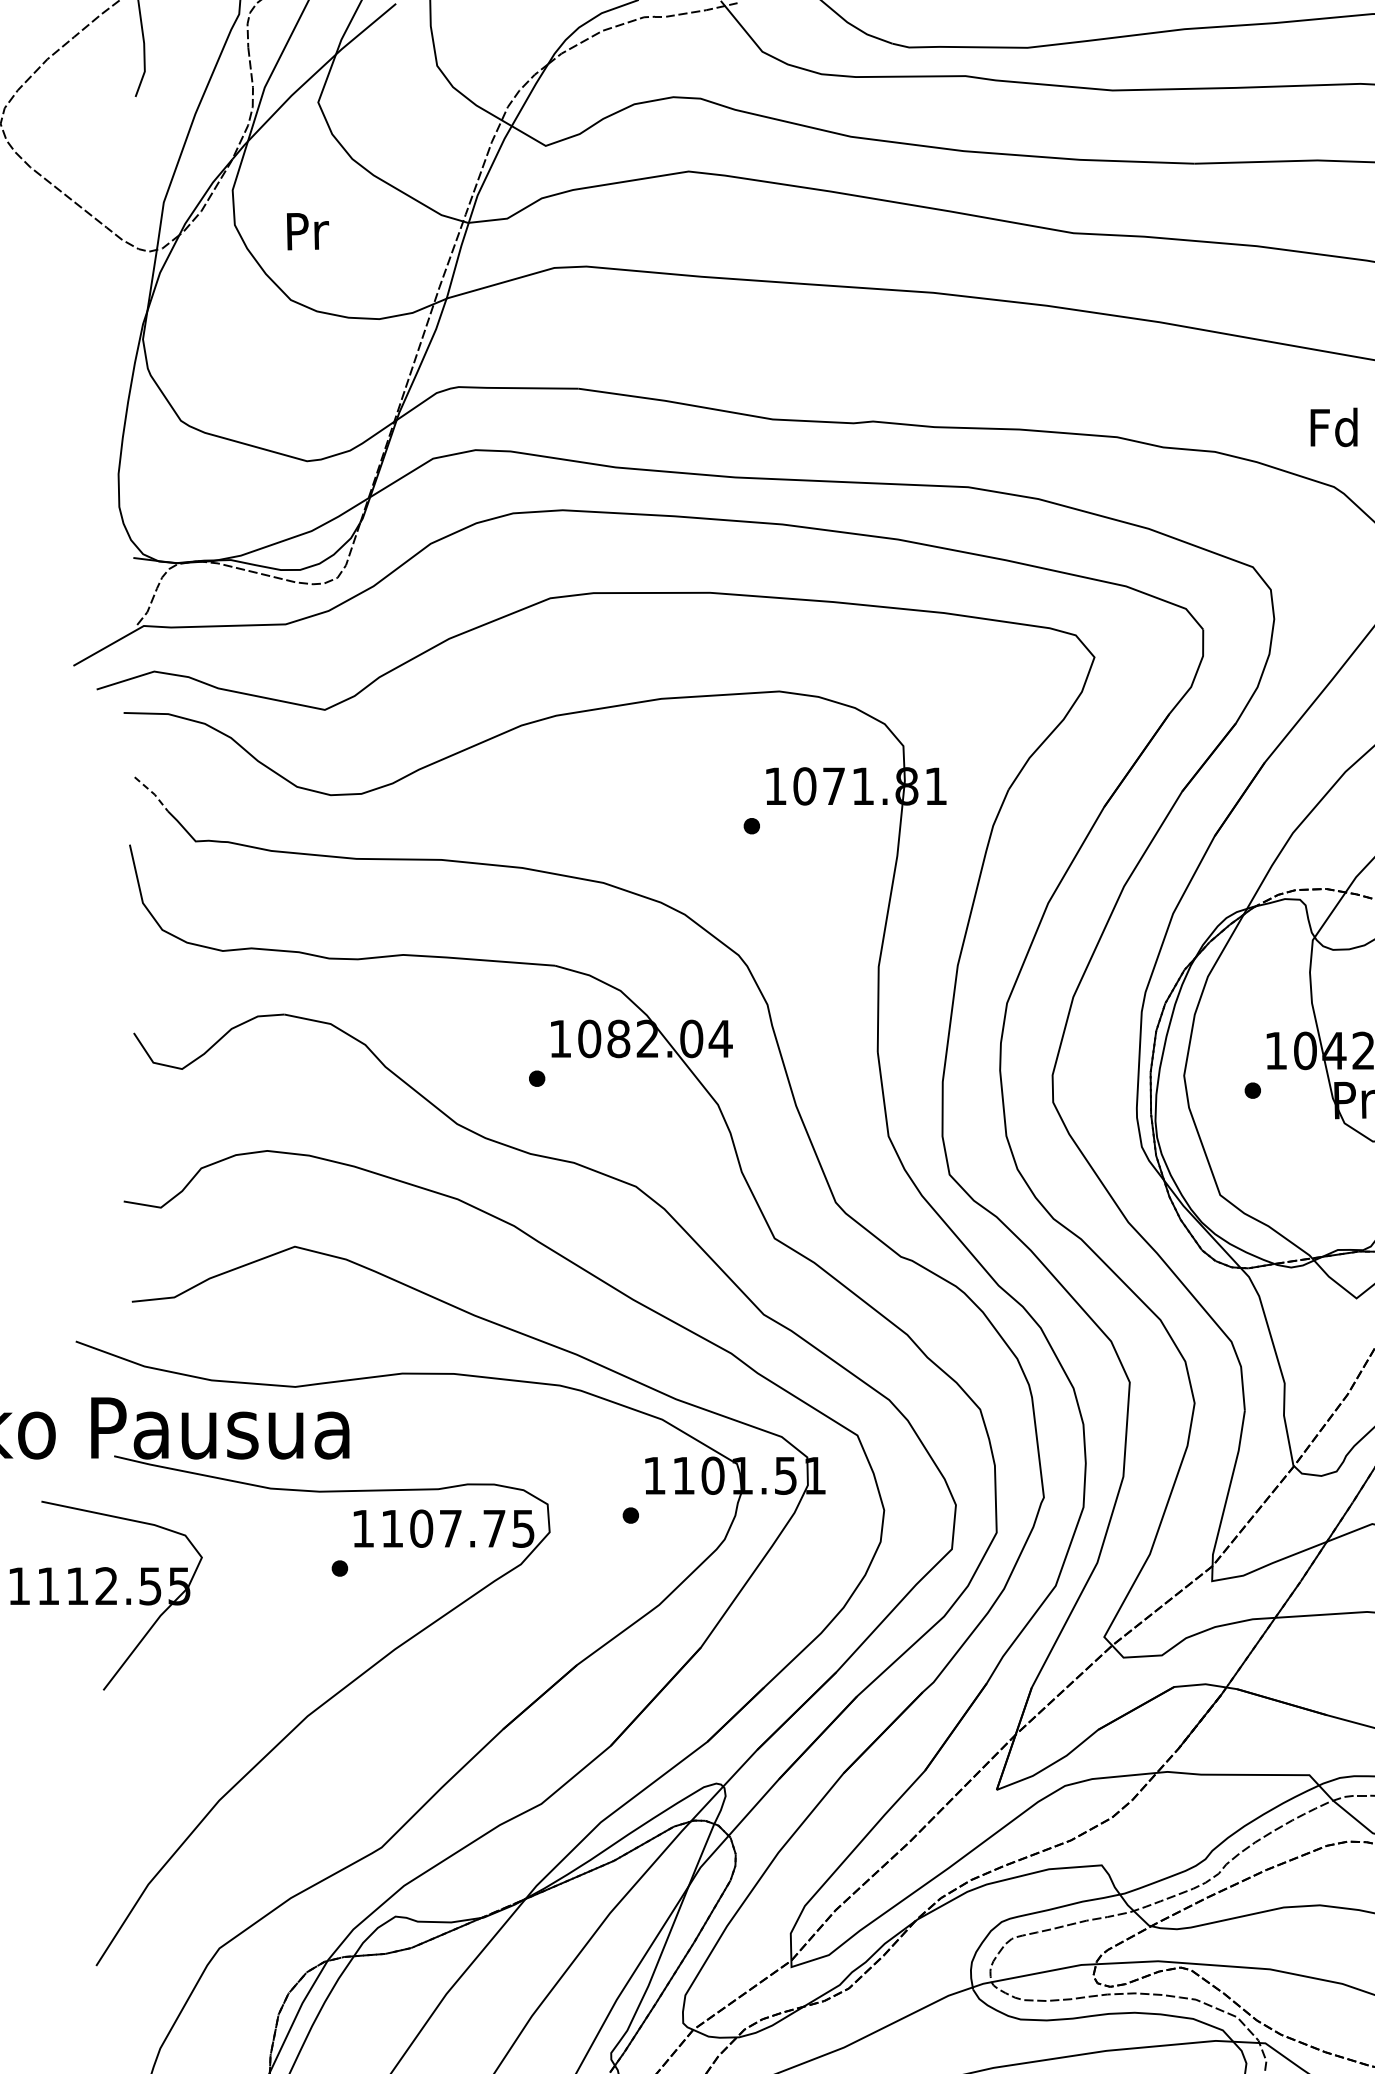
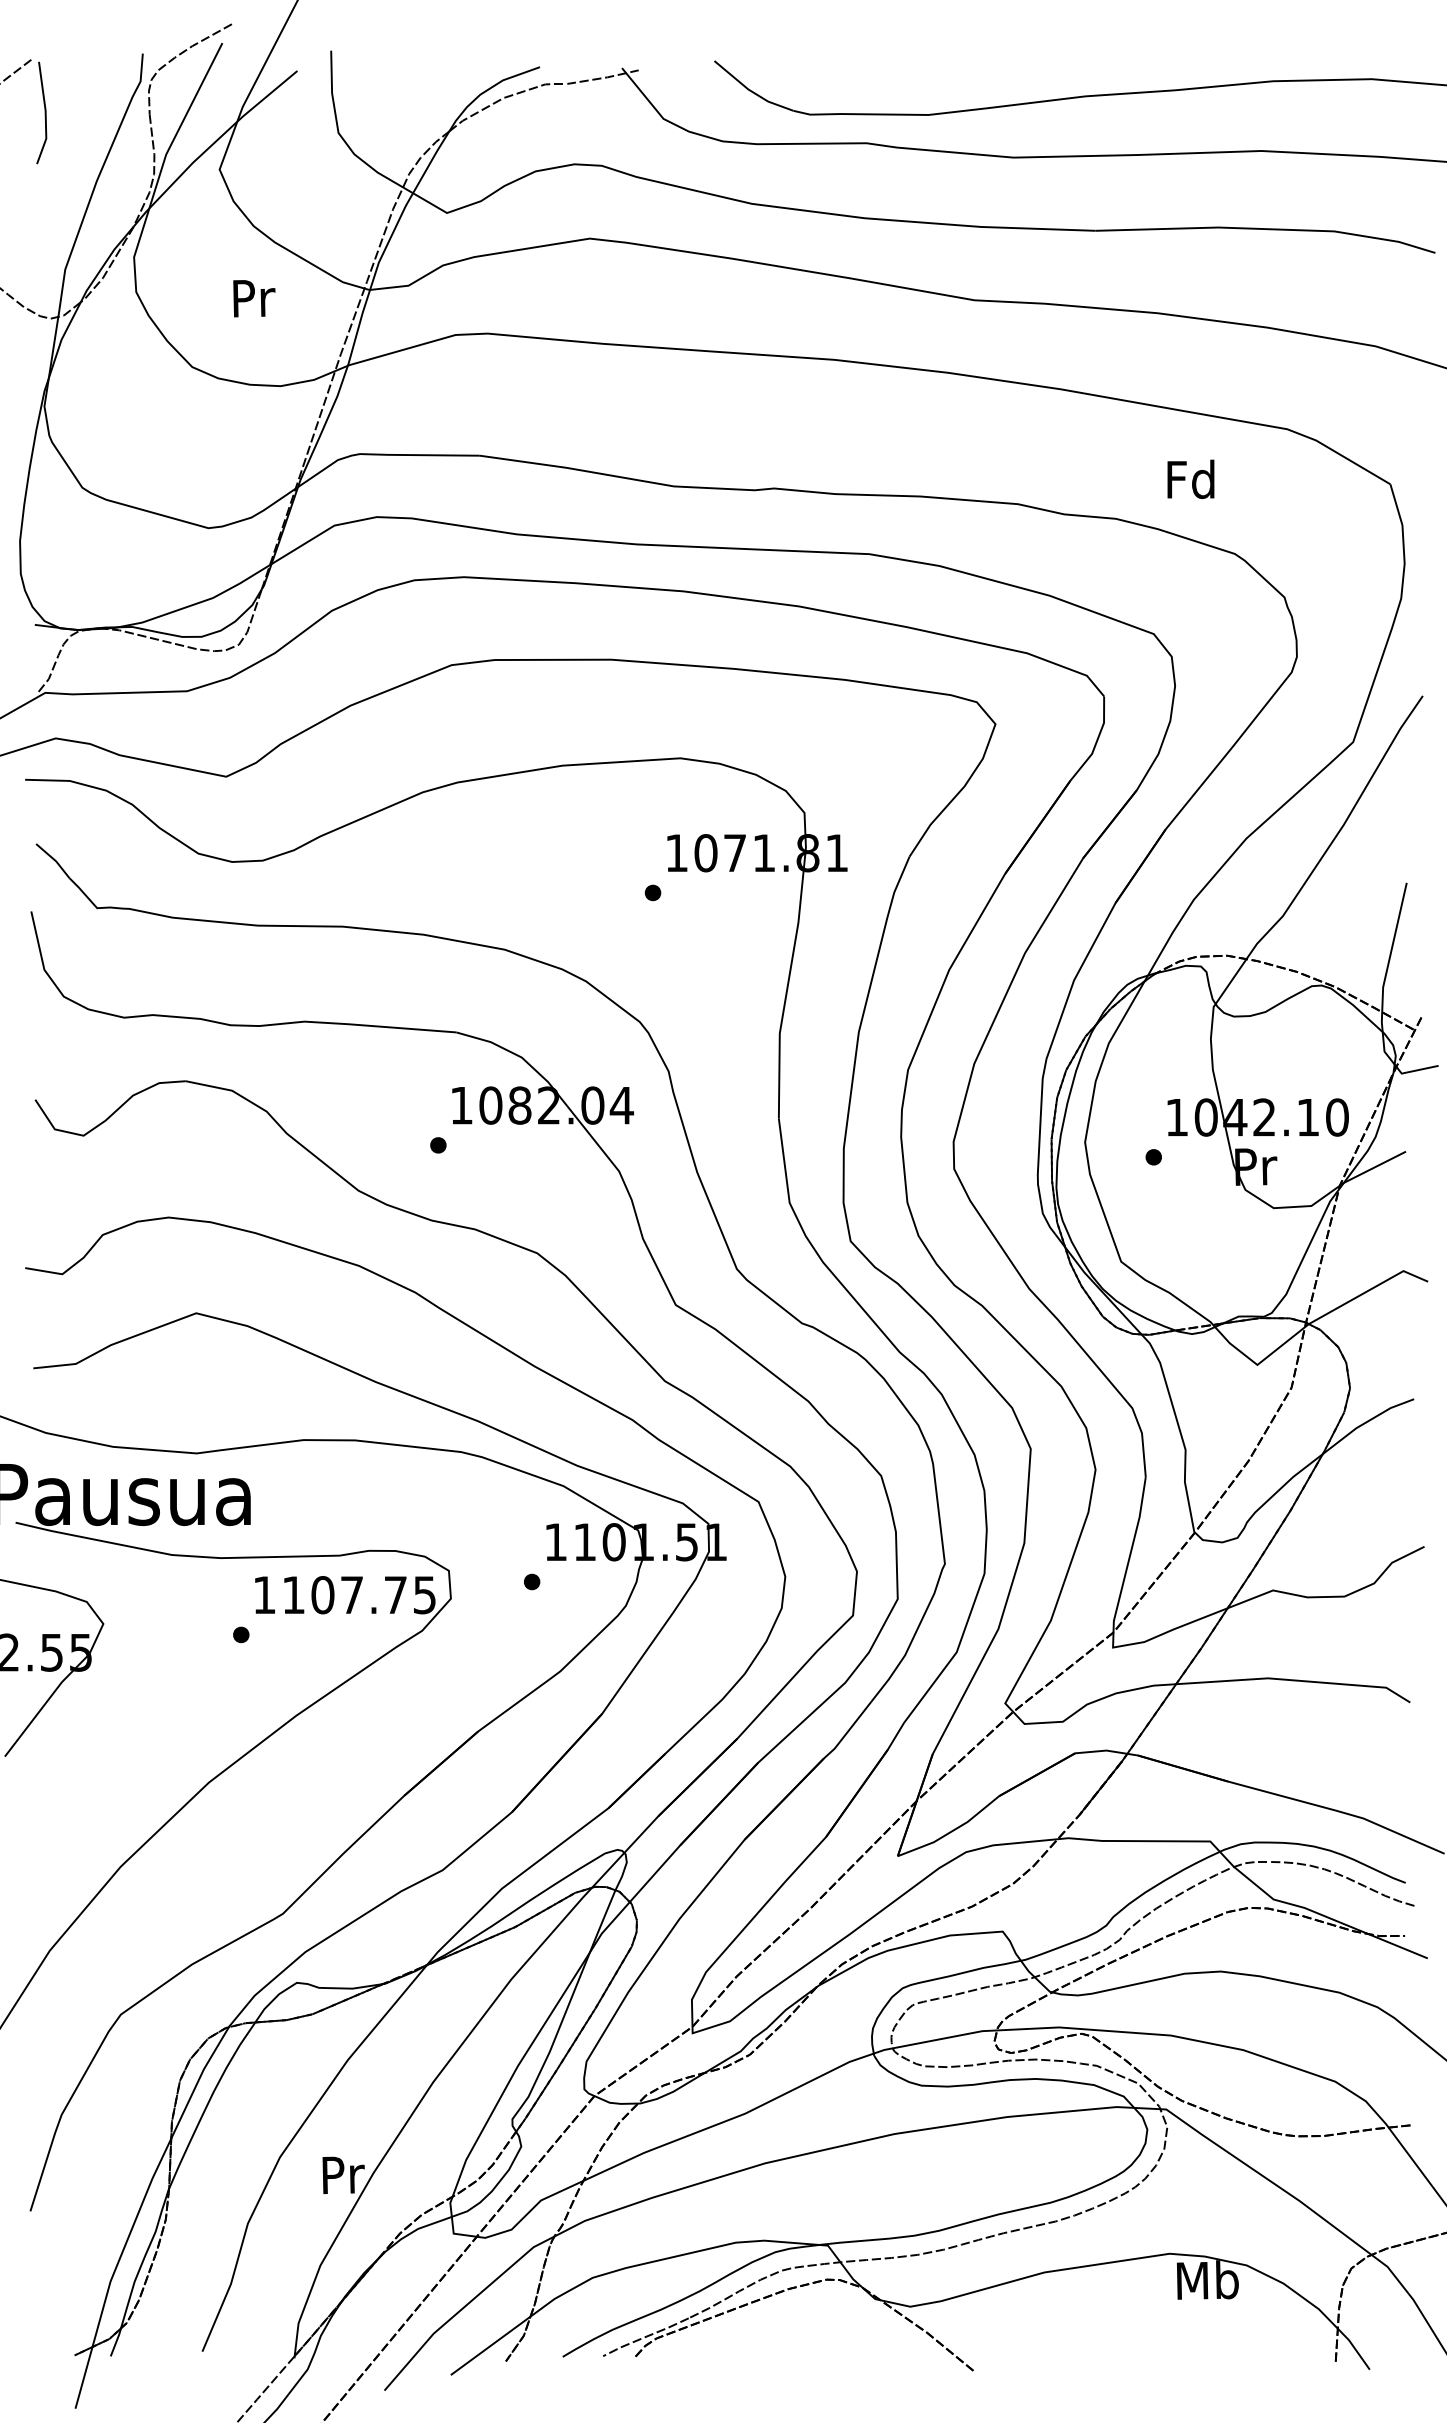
text: (308, 231) -> (254, 298), moved
text: (1333, 426) -> (1190, 478), moved
line: (153, 793) -> (54, 860), dashed -> solid

